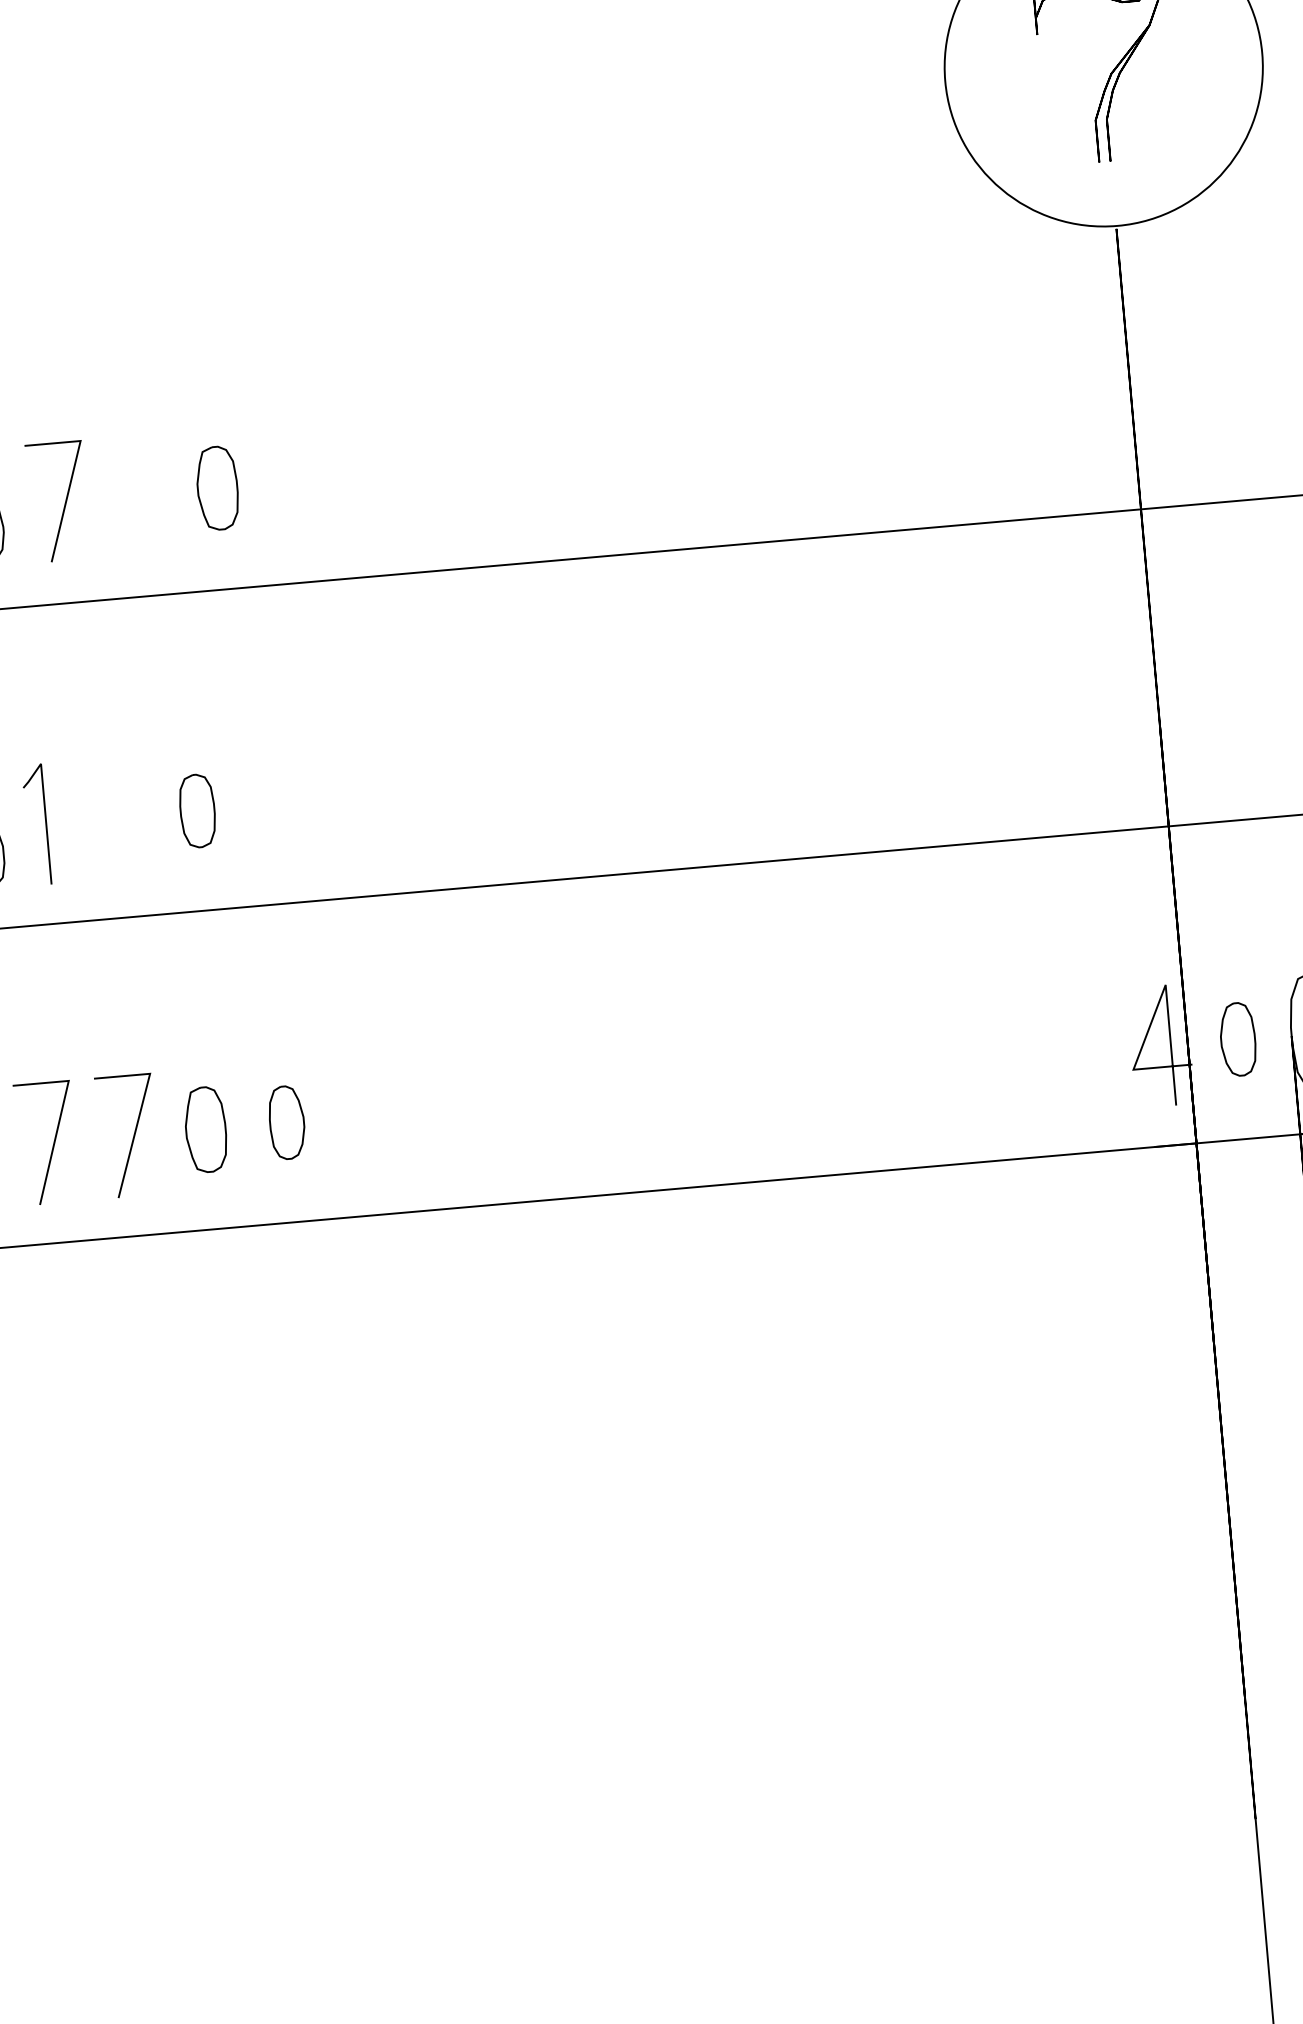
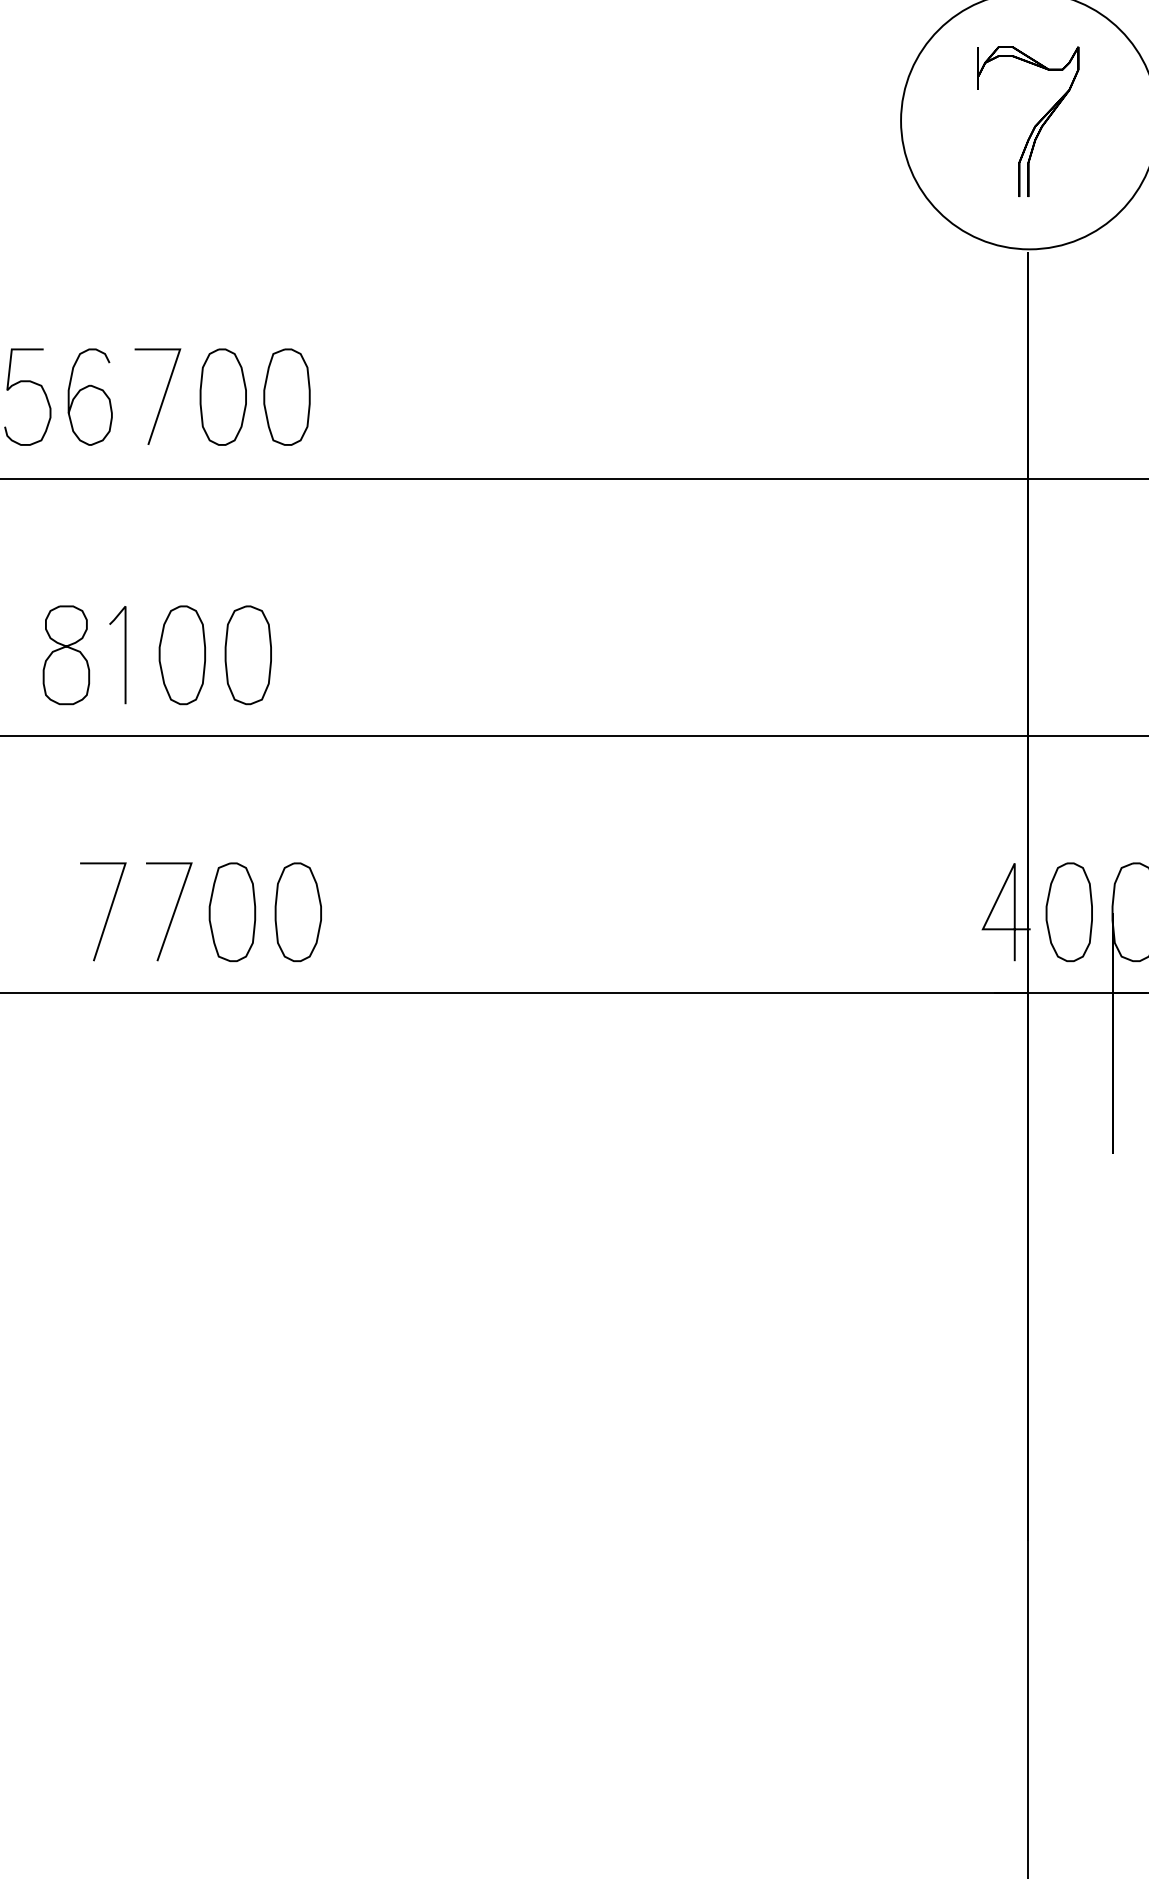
part: (216, 487) -> (286, 396), size x1.43
part: (137, 494) -> (222, 396), added
part: (196, 811) -> (247, 655), size x1.67
part: (115, 818) -> (181, 655), added
part: (1237, 1039) -> (1068, 912), size x1.67
part: (286, 1122) -> (297, 912), size x1.67
part: (205, 1129) -> (232, 912), size x1.43

